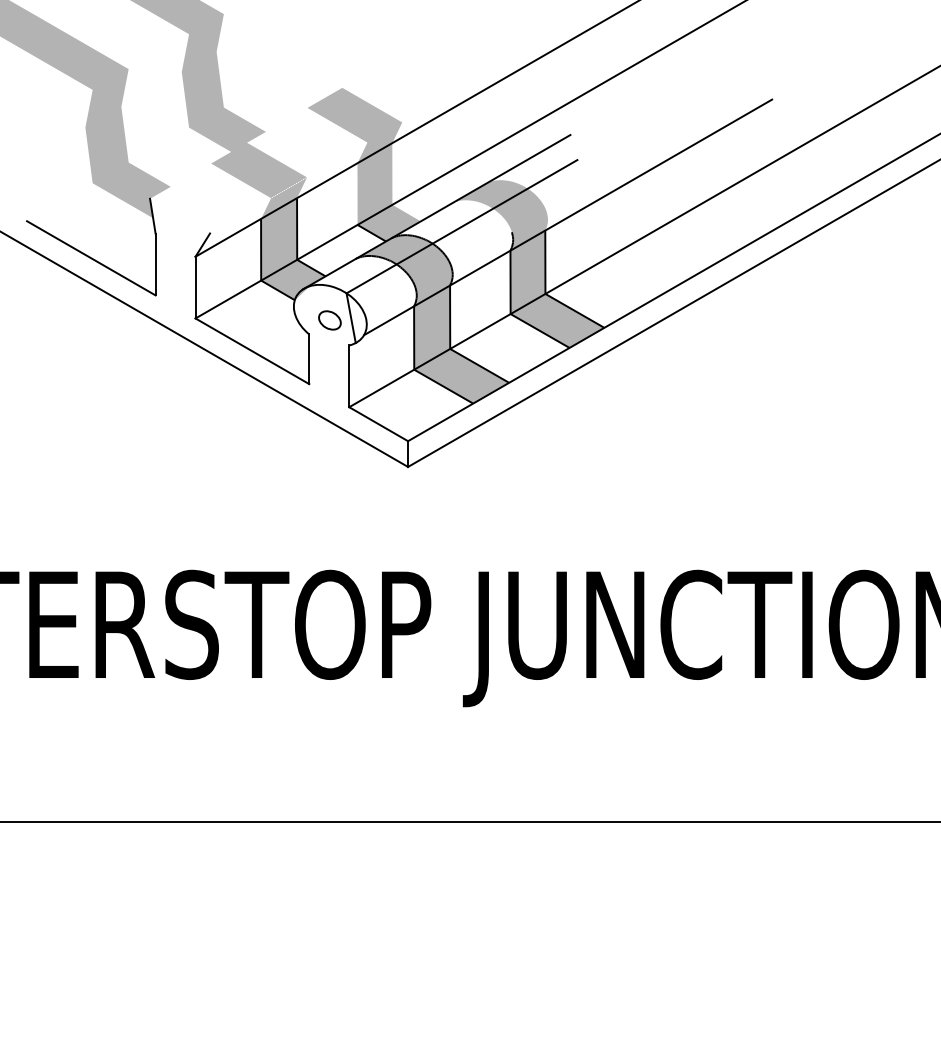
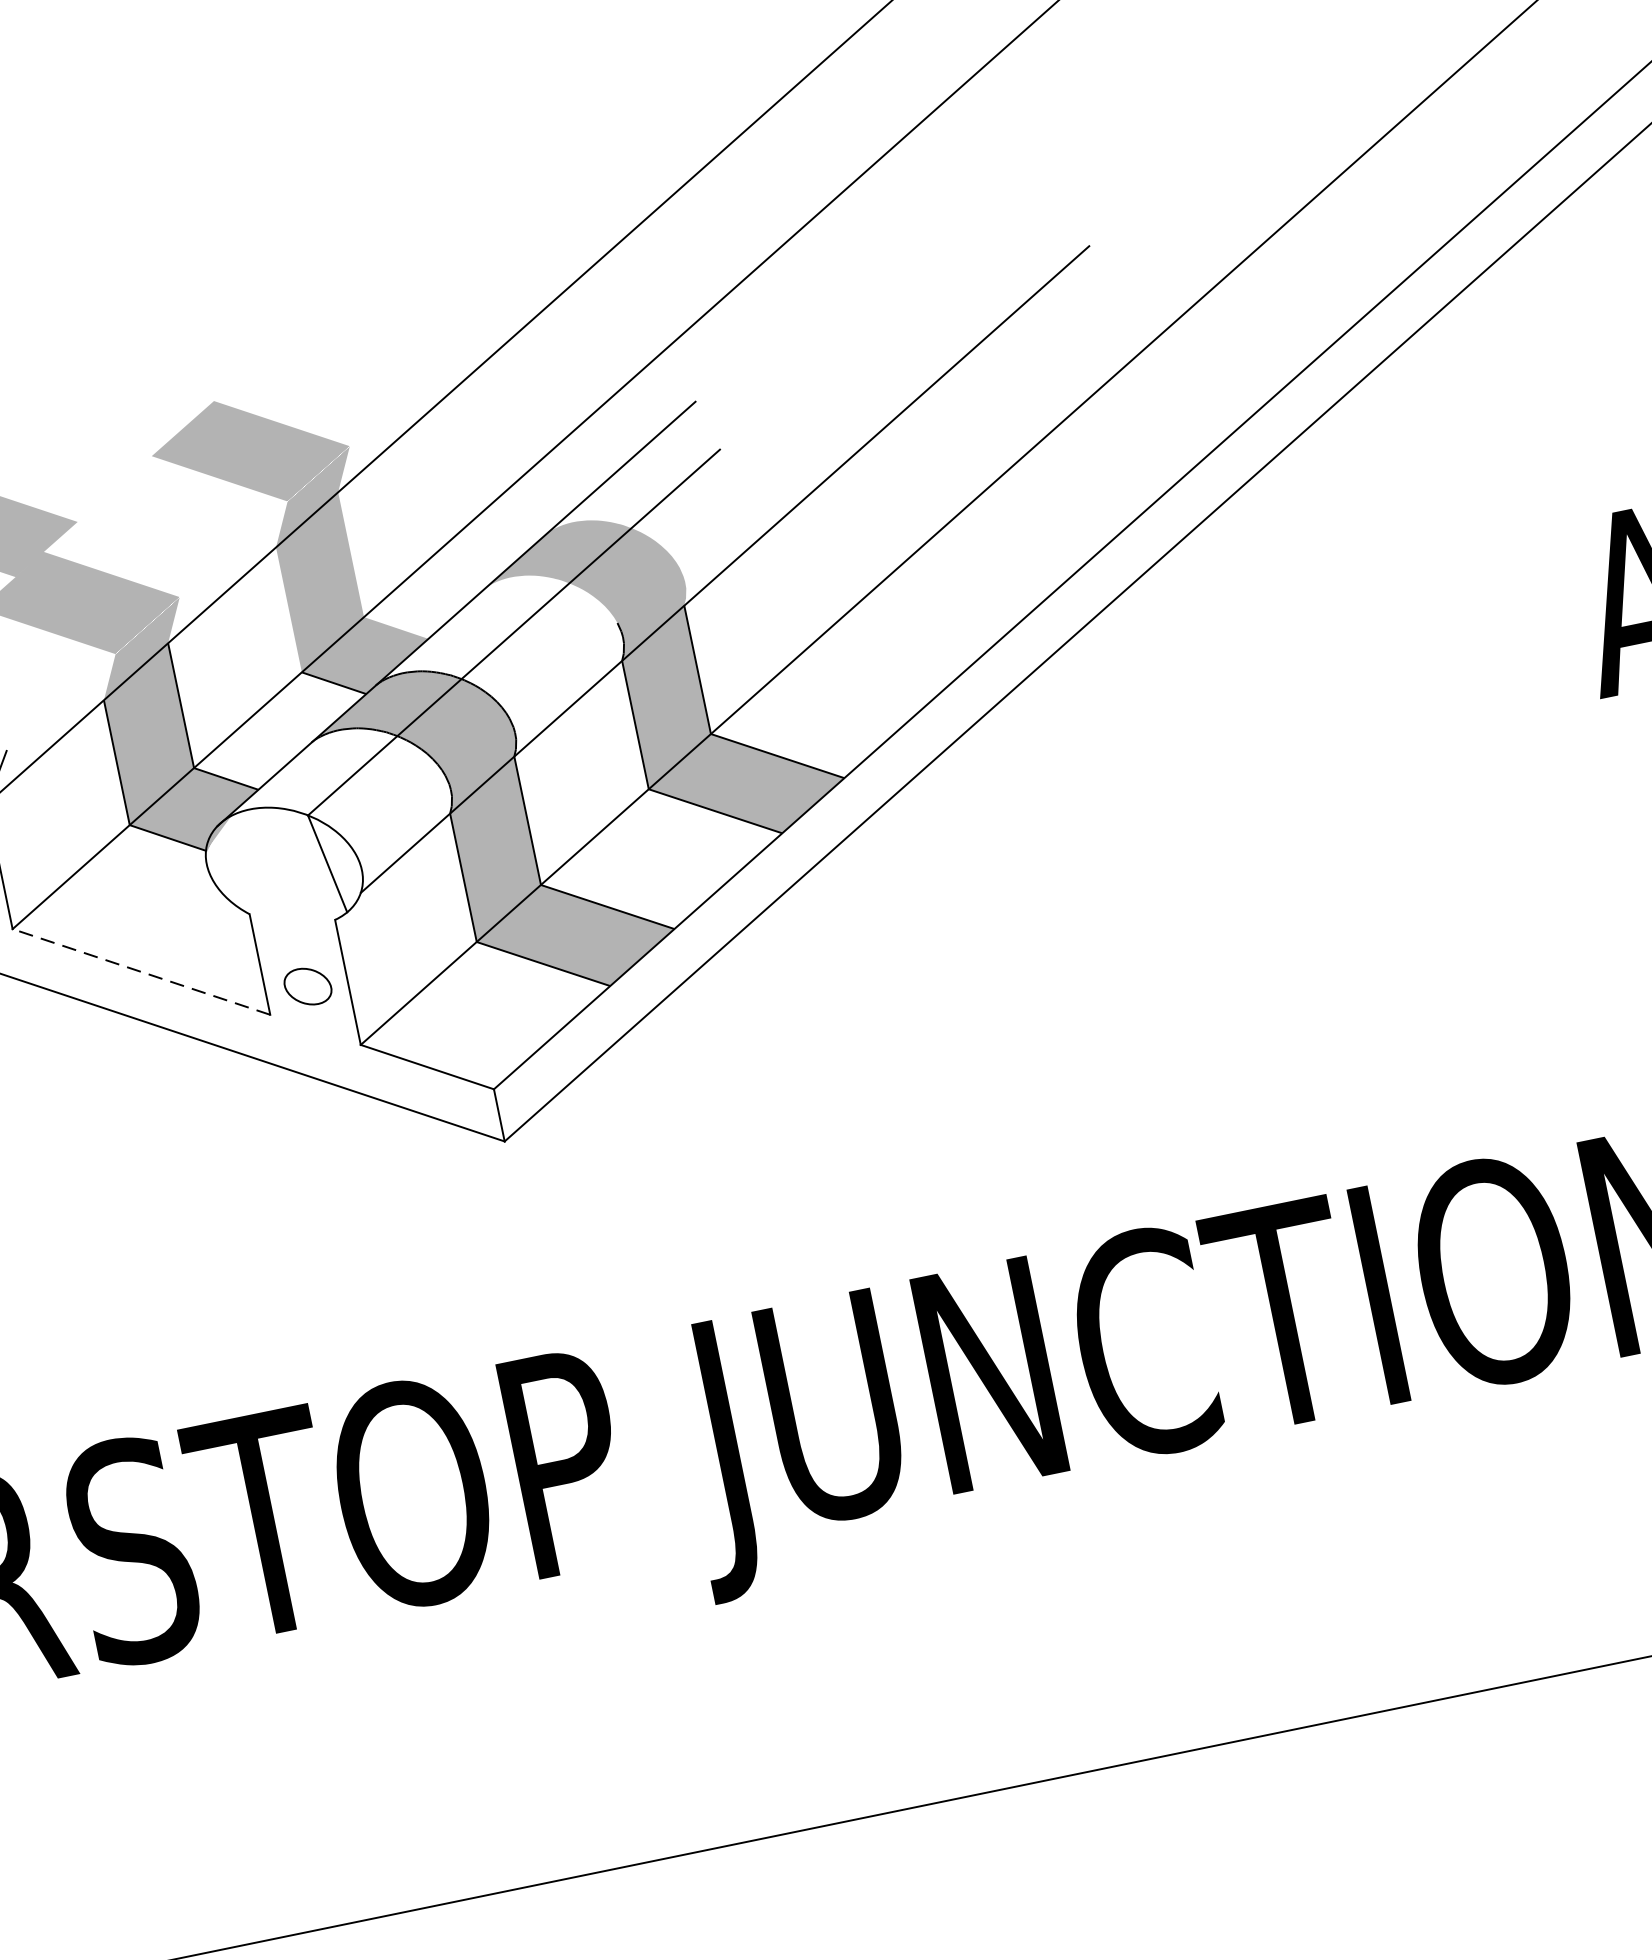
part: (329, 320) -> (307, 986), moved
line: (252, 351) -> (141, 972), solid -> dashed

